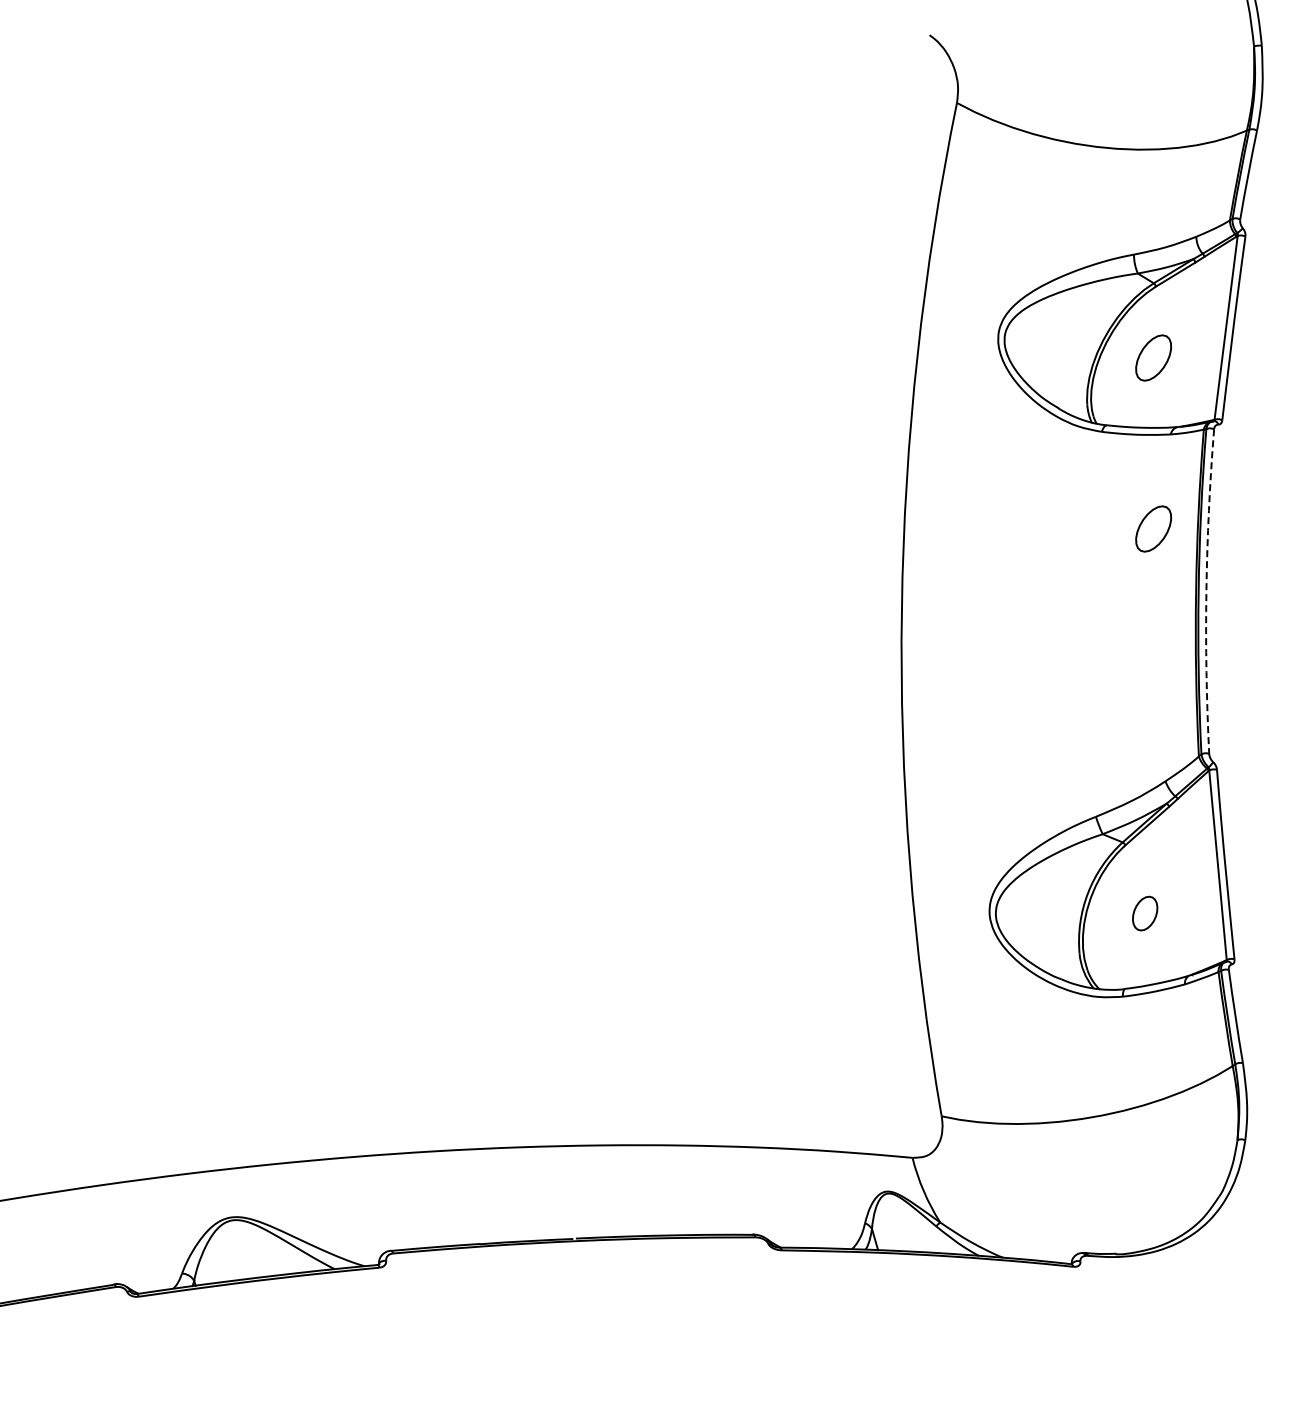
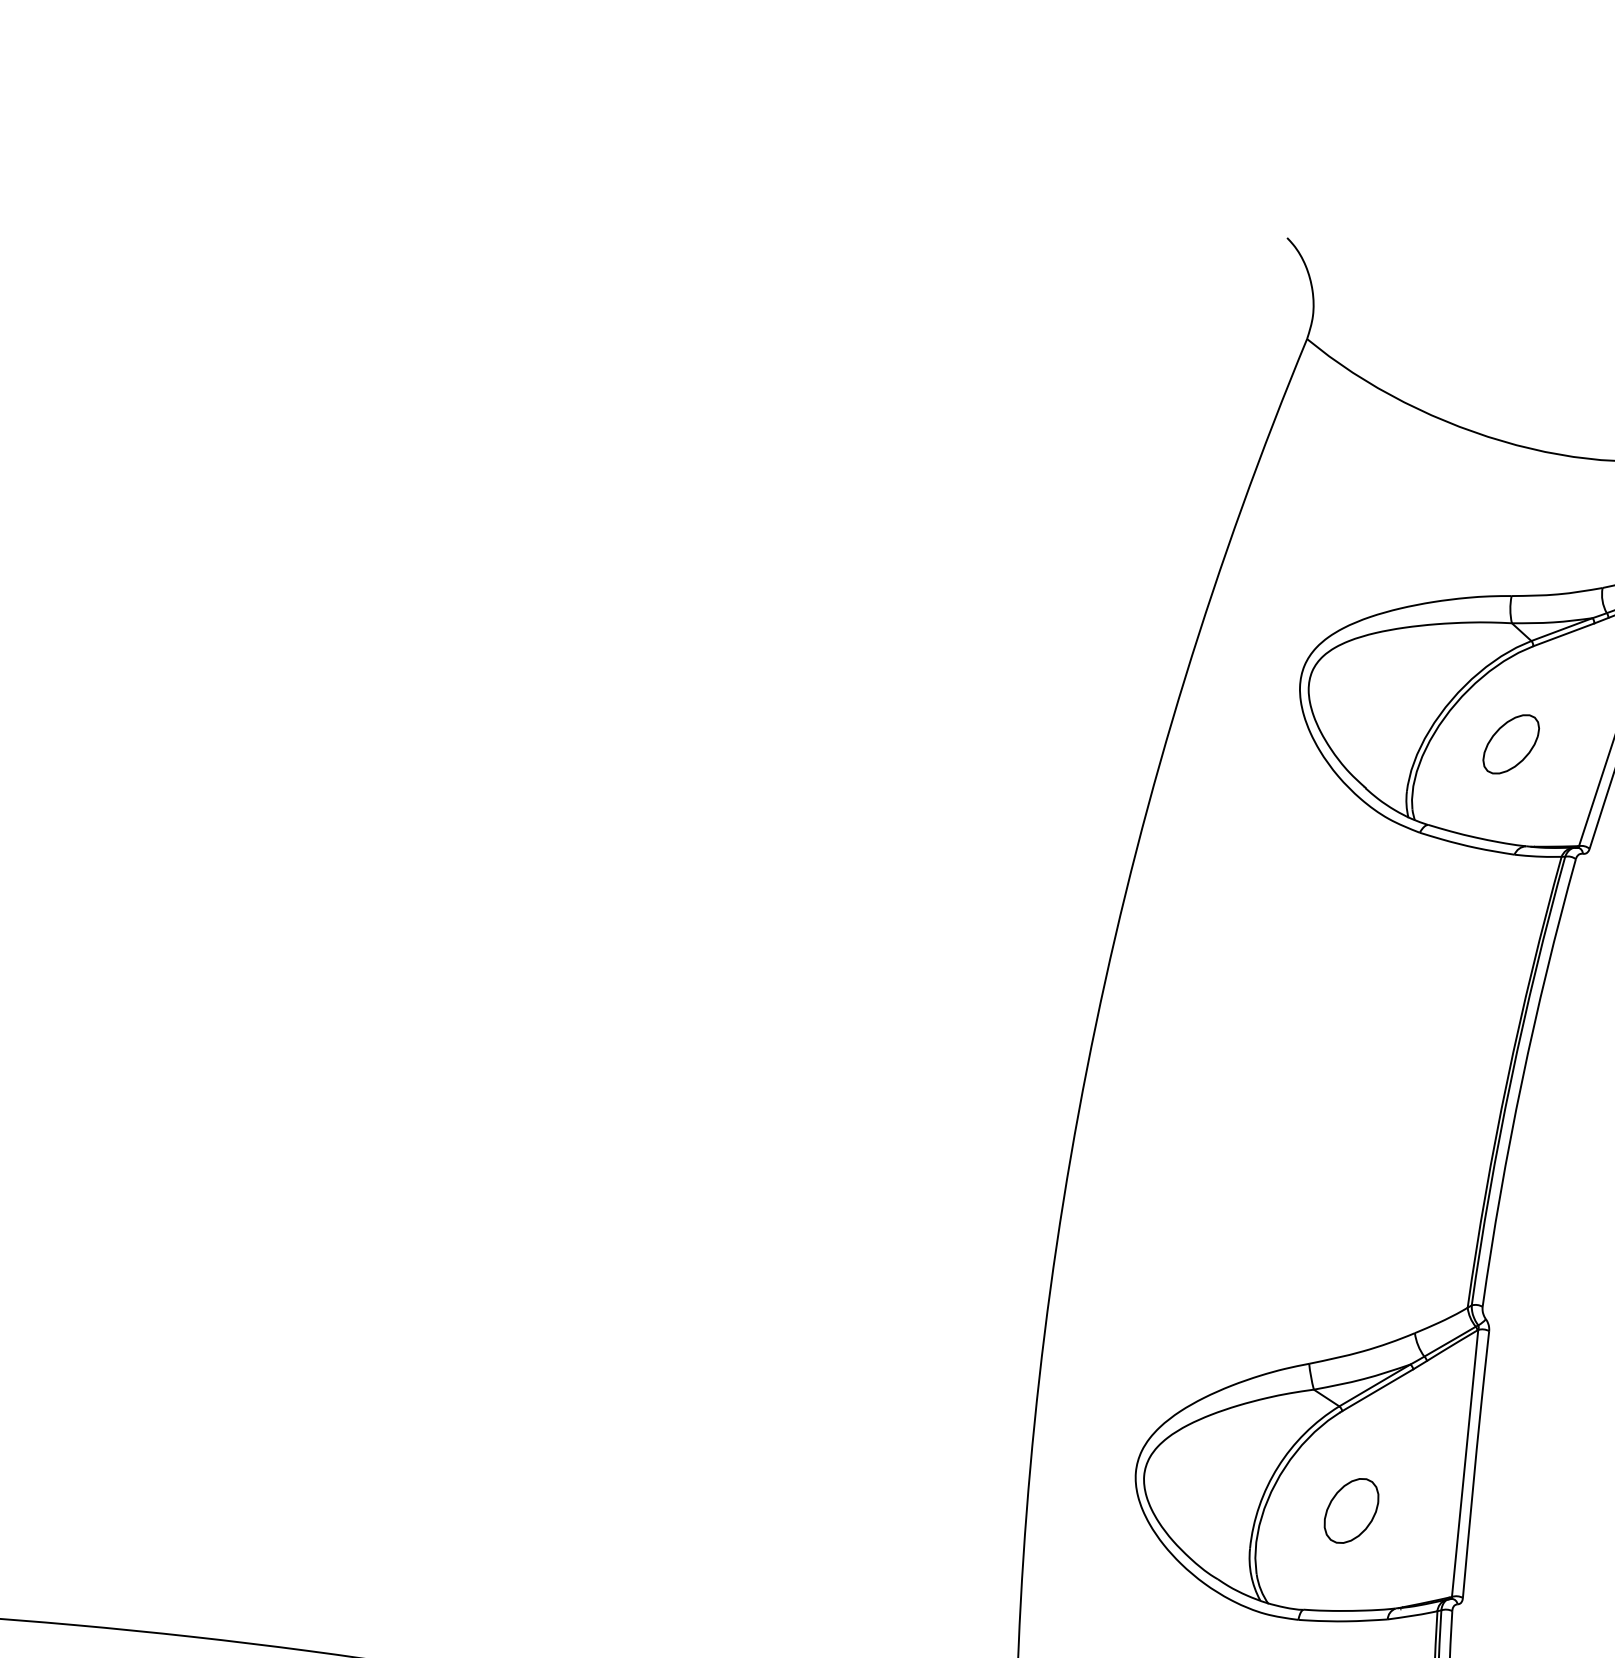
part: (1153, 528) -> (1465, 980), removed
arc: (1206, 591) -> (1522, 1081), dashed -> solid
part: (1144, 913) -> (1350, 1510), size x1.43

